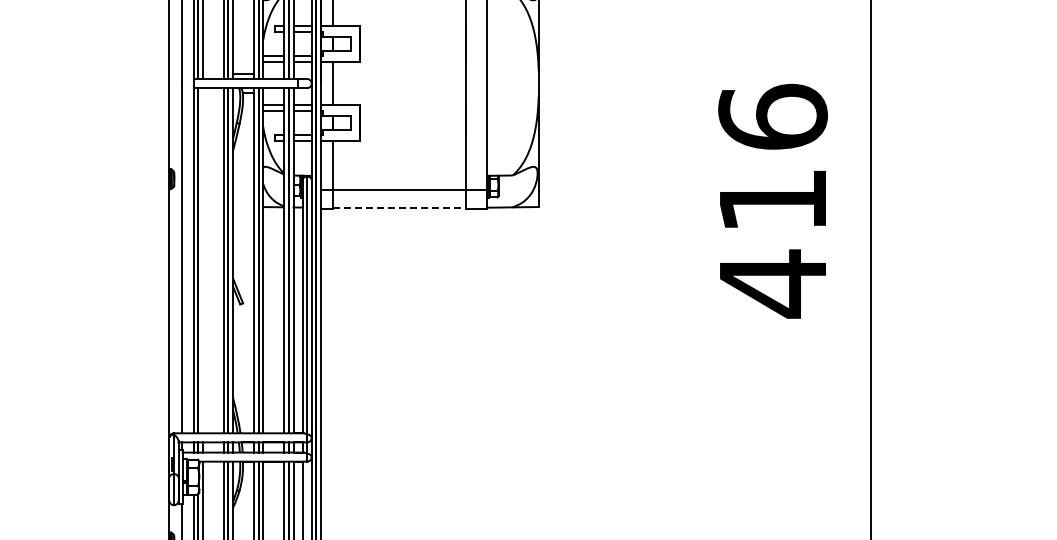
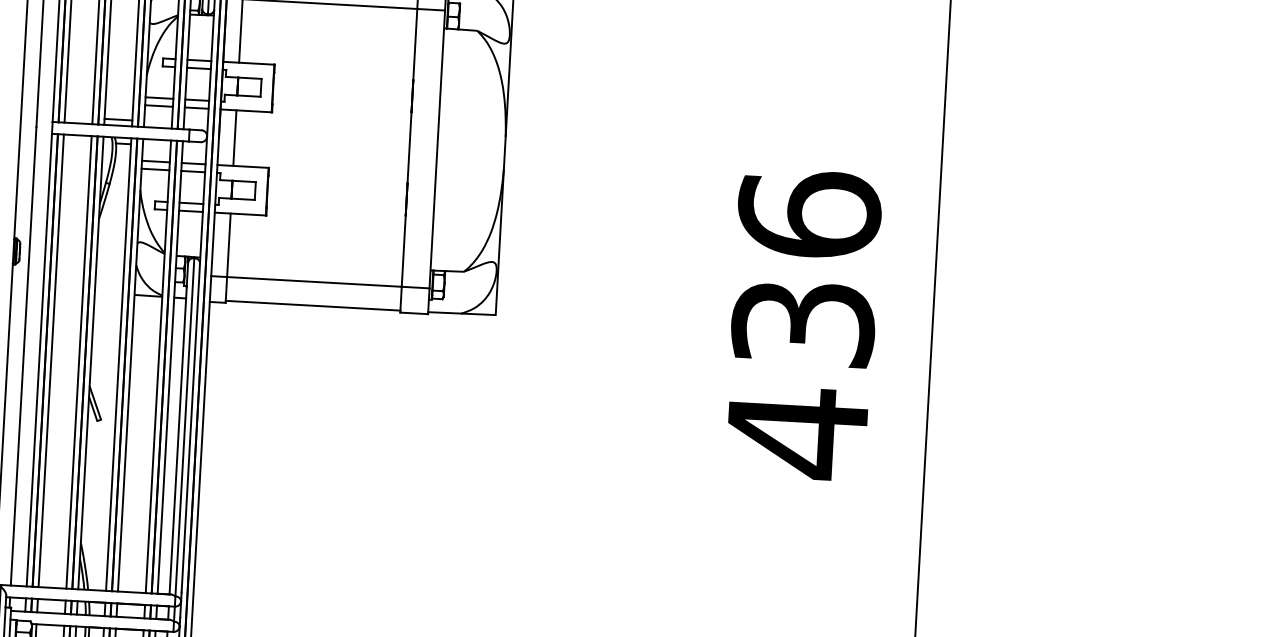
text: (772, 200) -> (802, 323), 416 -> 436
line: (399, 207) -> (313, 305), dashed -> solid
line: (202, 260) -> (50, 360), added

